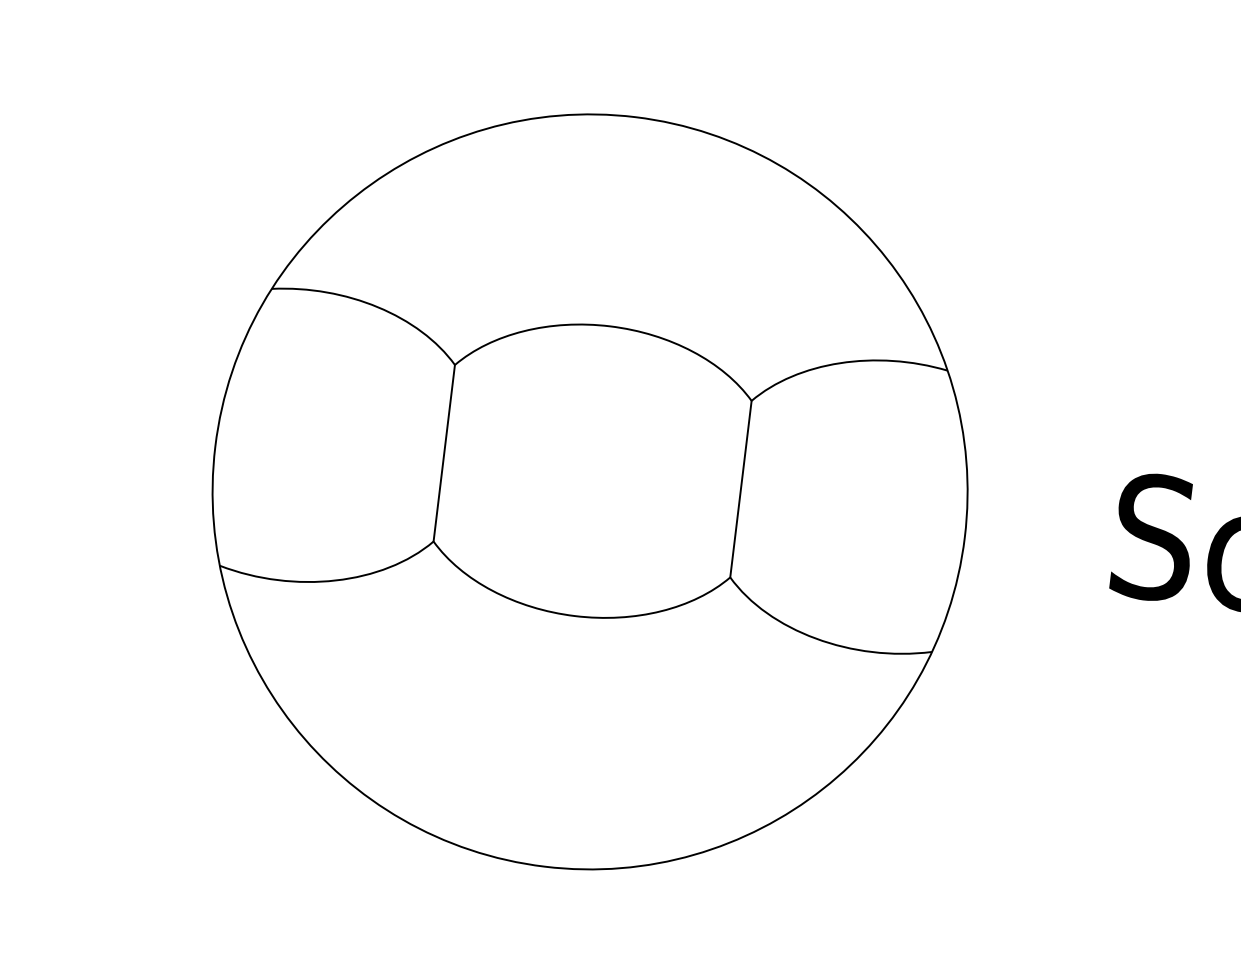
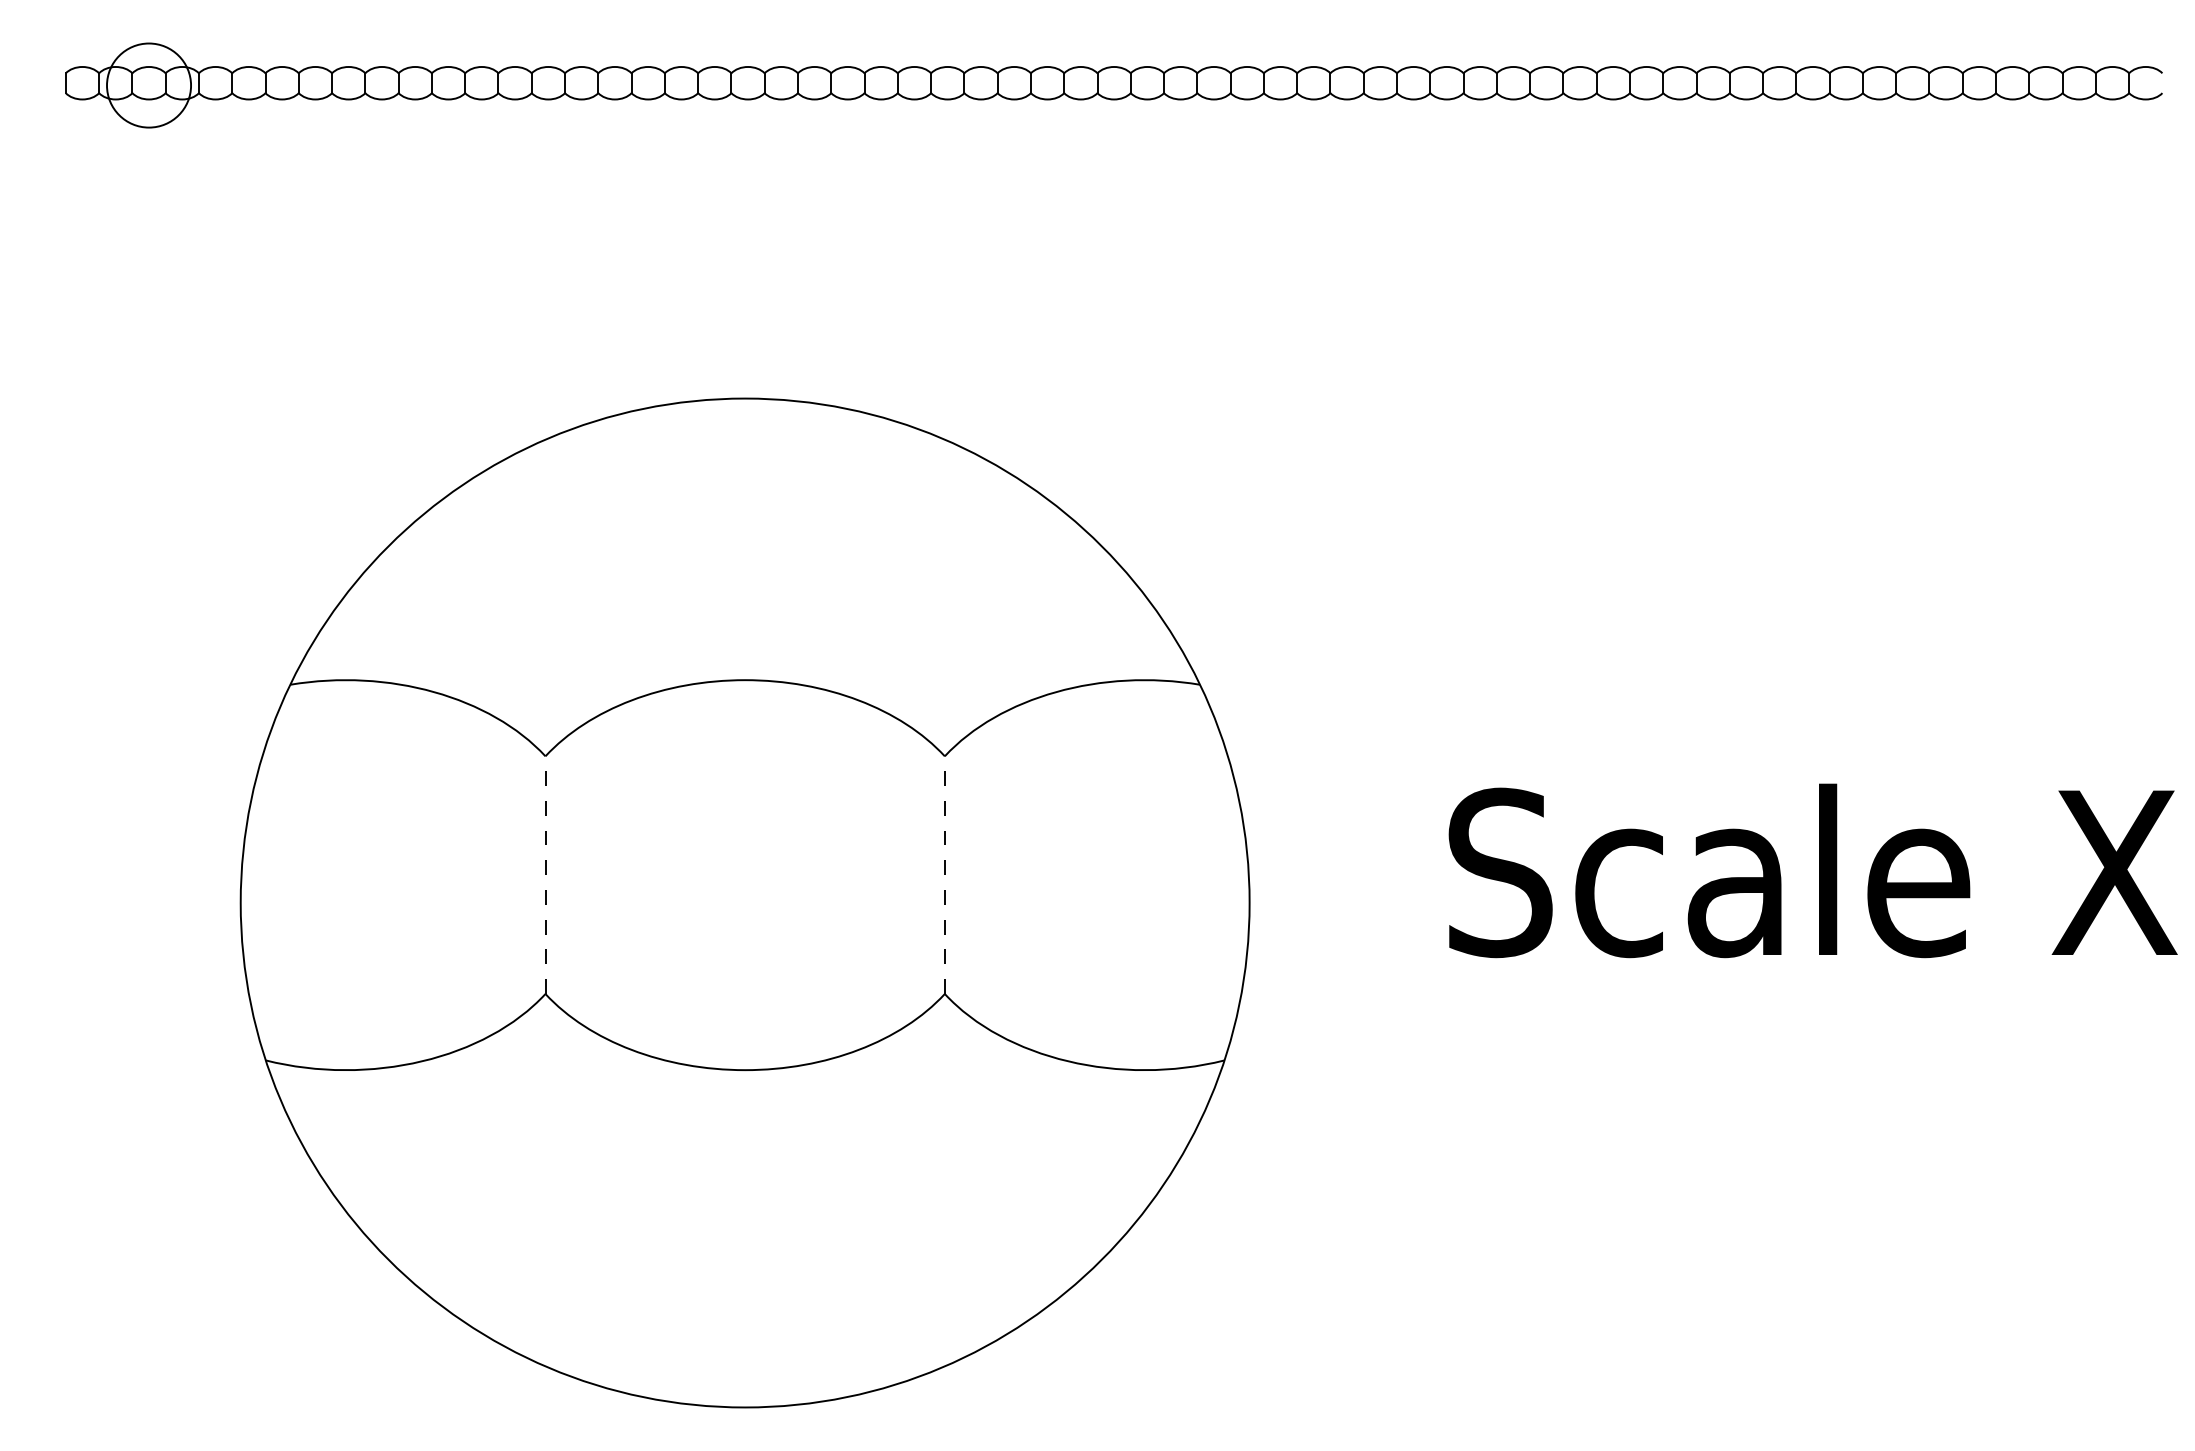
line: (444, 453) -> (545, 875), solid -> dashed
line: (740, 489) -> (944, 875), solid -> dashed

